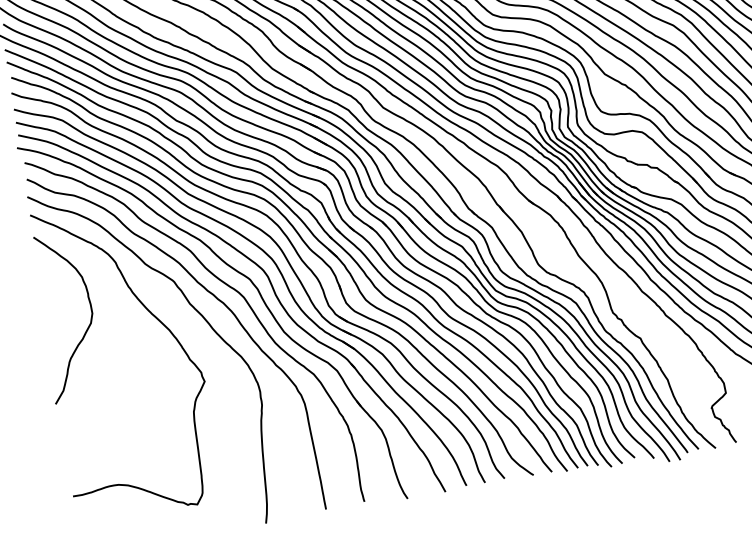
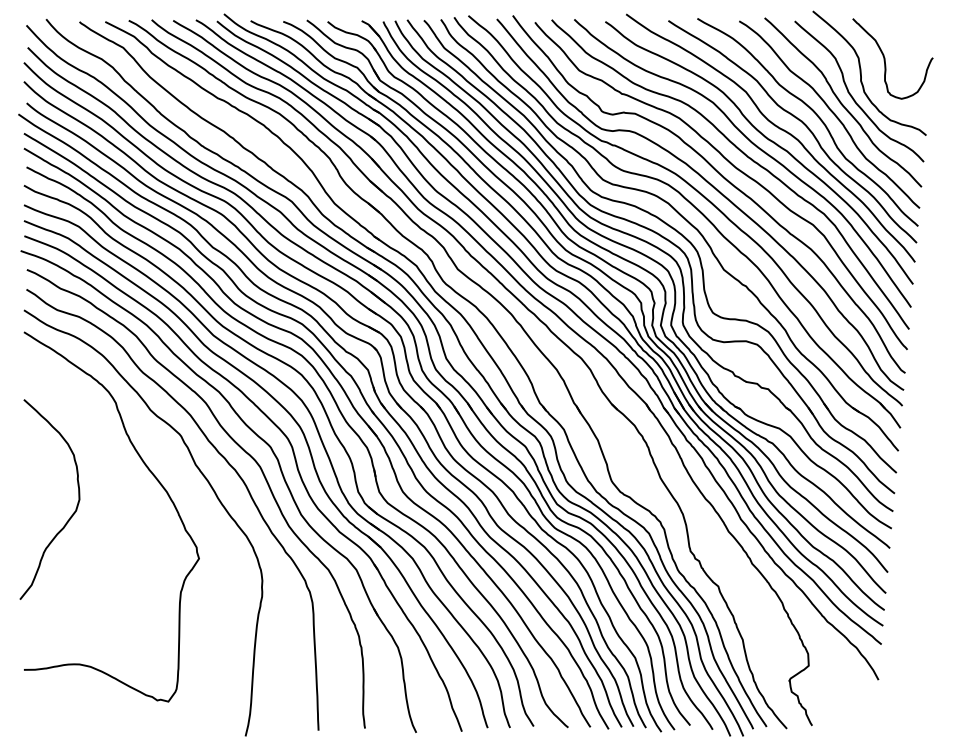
curve: (86, 329) -> (69, 517), moved

